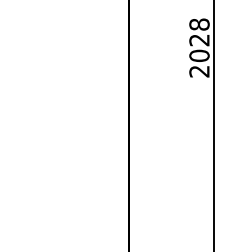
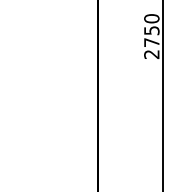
text: (199, 40) -> (151, 30), 2028 -> 2750

